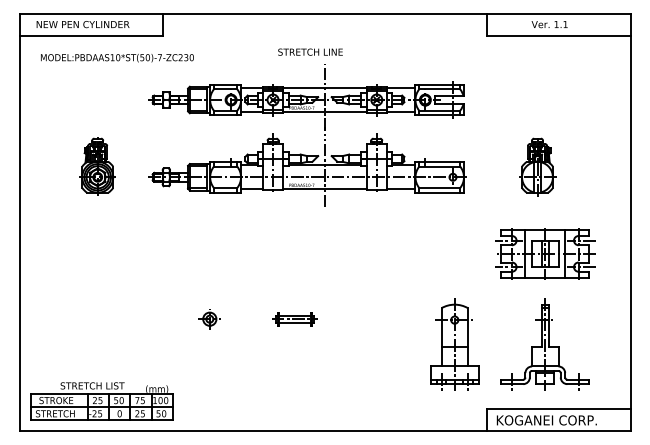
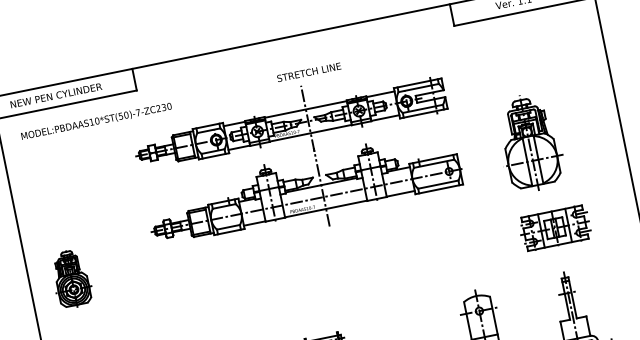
text: (310, 51) -> (308, 71), moved
part: (97, 166) -> (71, 279), moved
part: (537, 166) -> (529, 144), size x1.6
part: (545, 253) -> (555, 227), size x0.7

